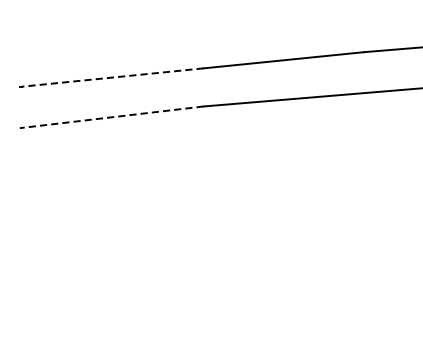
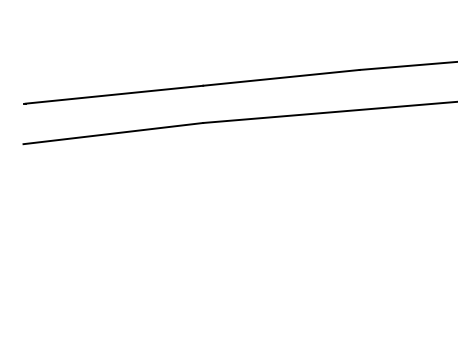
line: (111, 77) -> (113, 94), dashed -> solid
line: (110, 117) -> (112, 133), dashed -> solid

